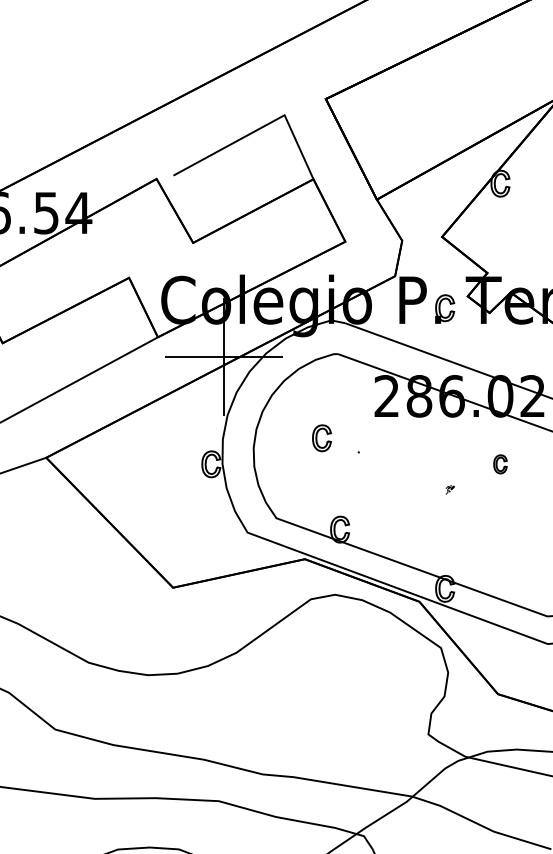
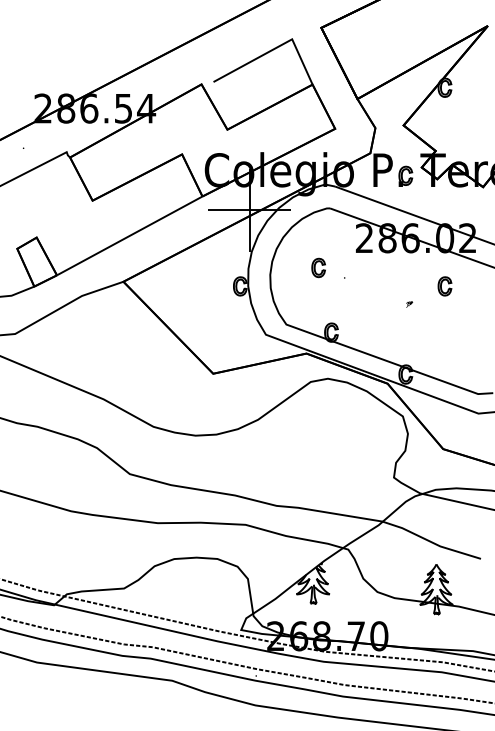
part: (499, 464) -> (444, 286), size x1.43

